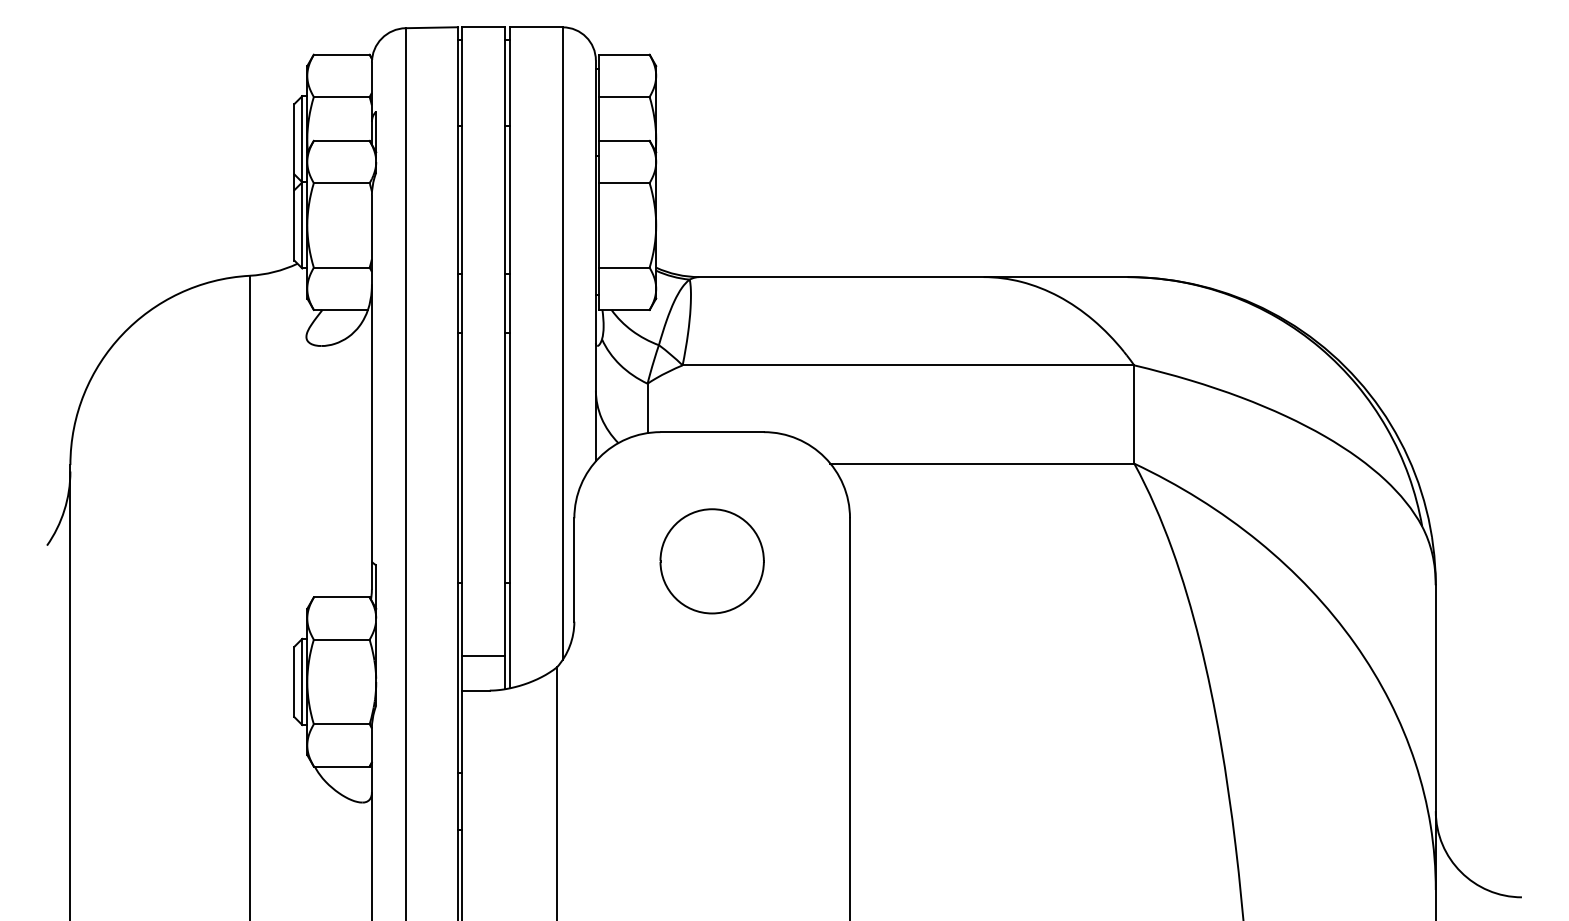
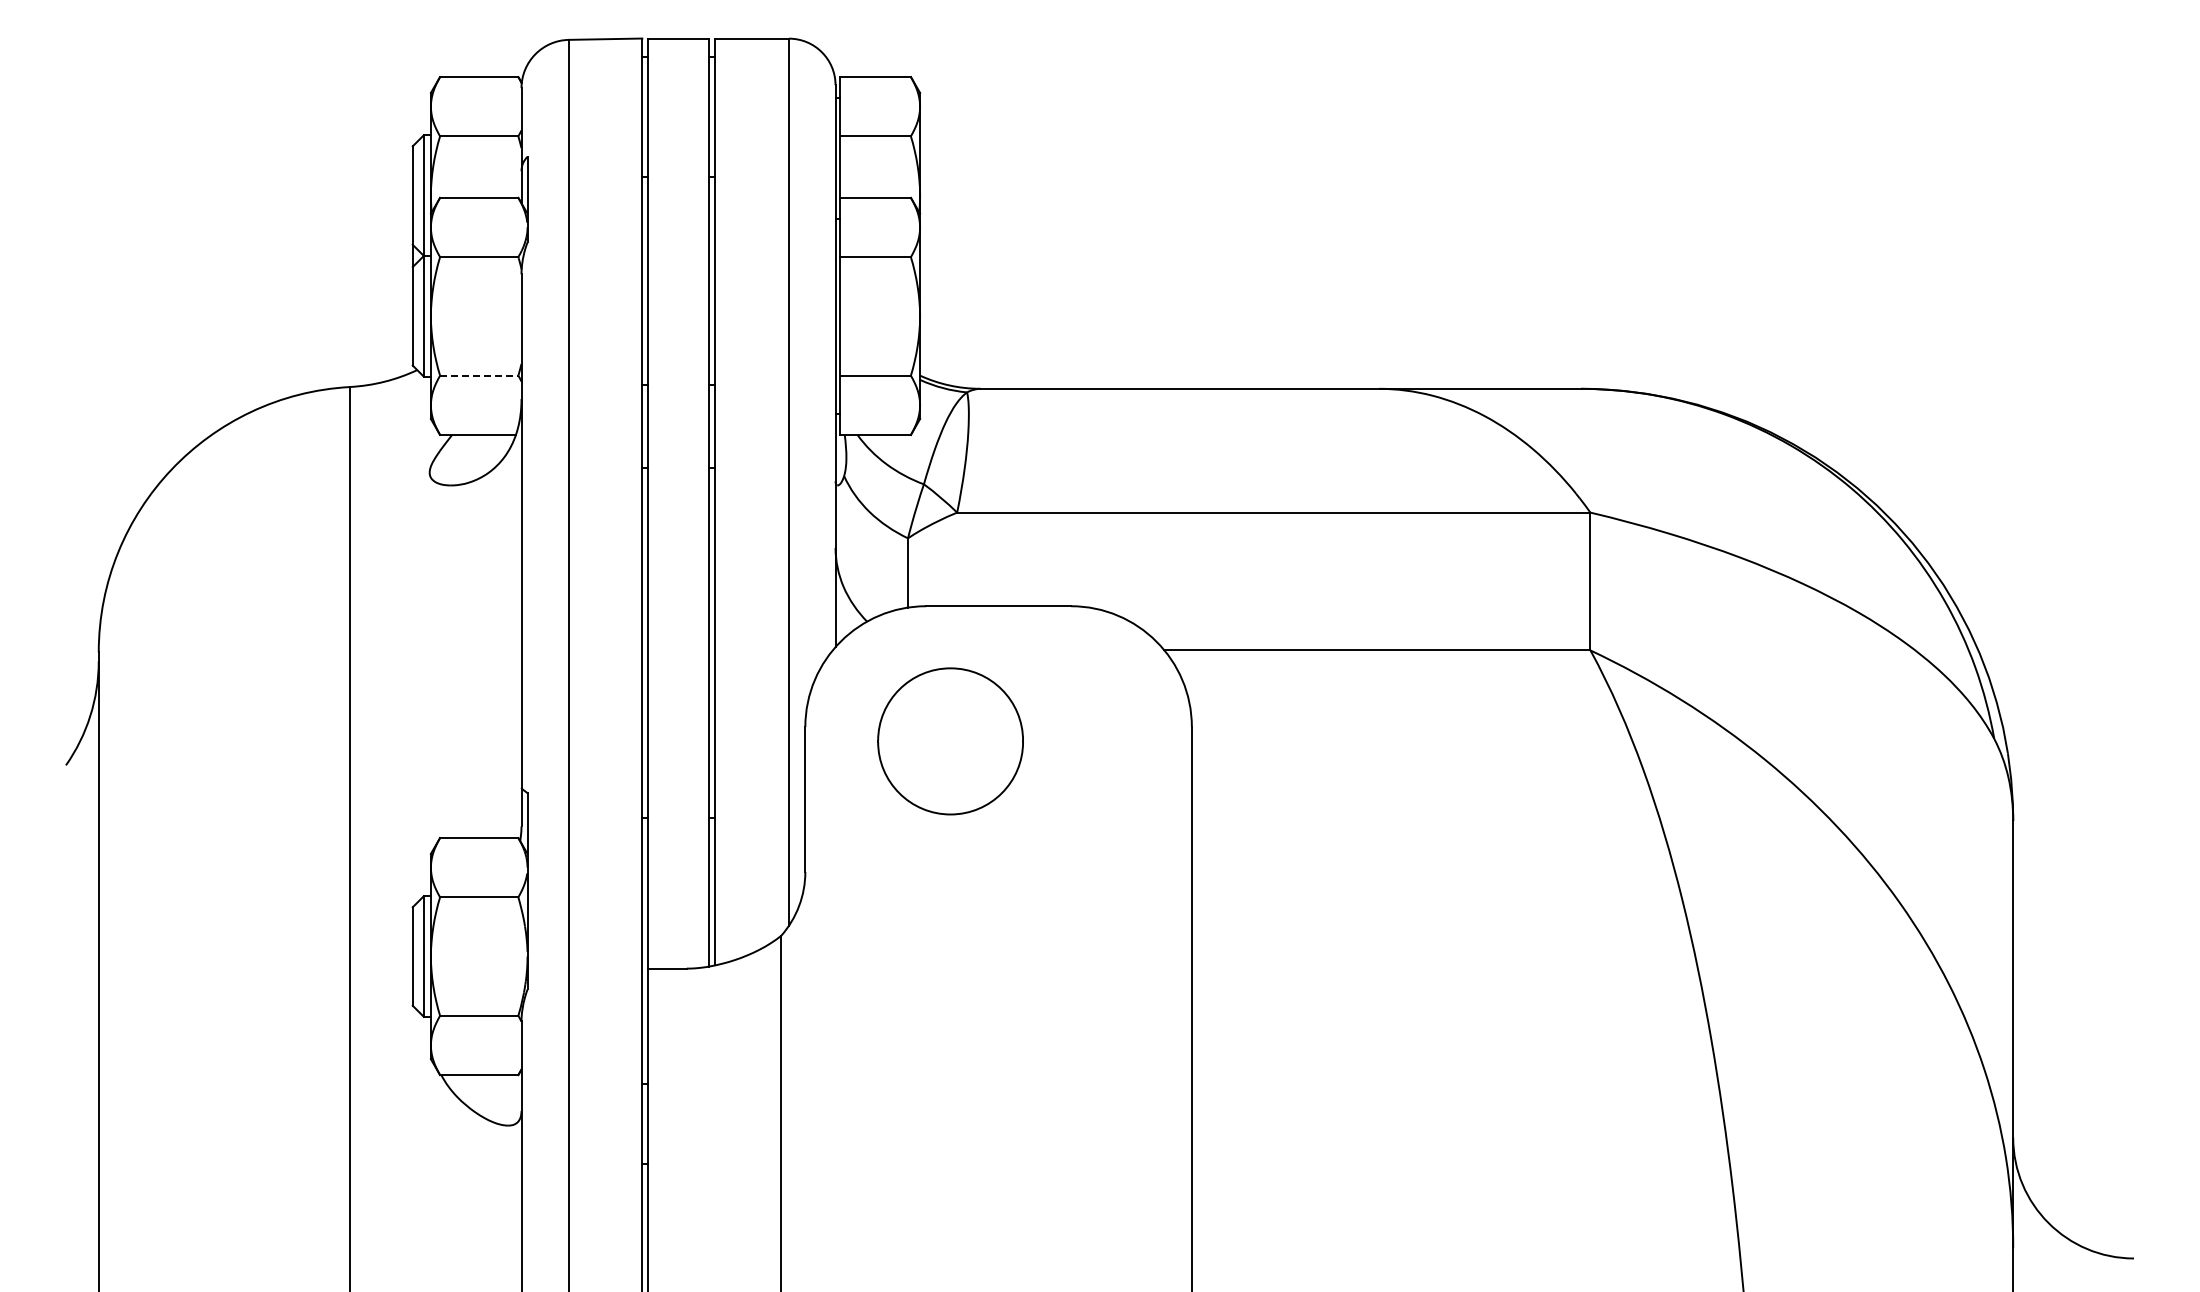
line: (341, 267) -> (479, 375), solid -> dashed
part: (712, 561) -> (950, 741), moved
line: (483, 656) -> (678, 920), removed

